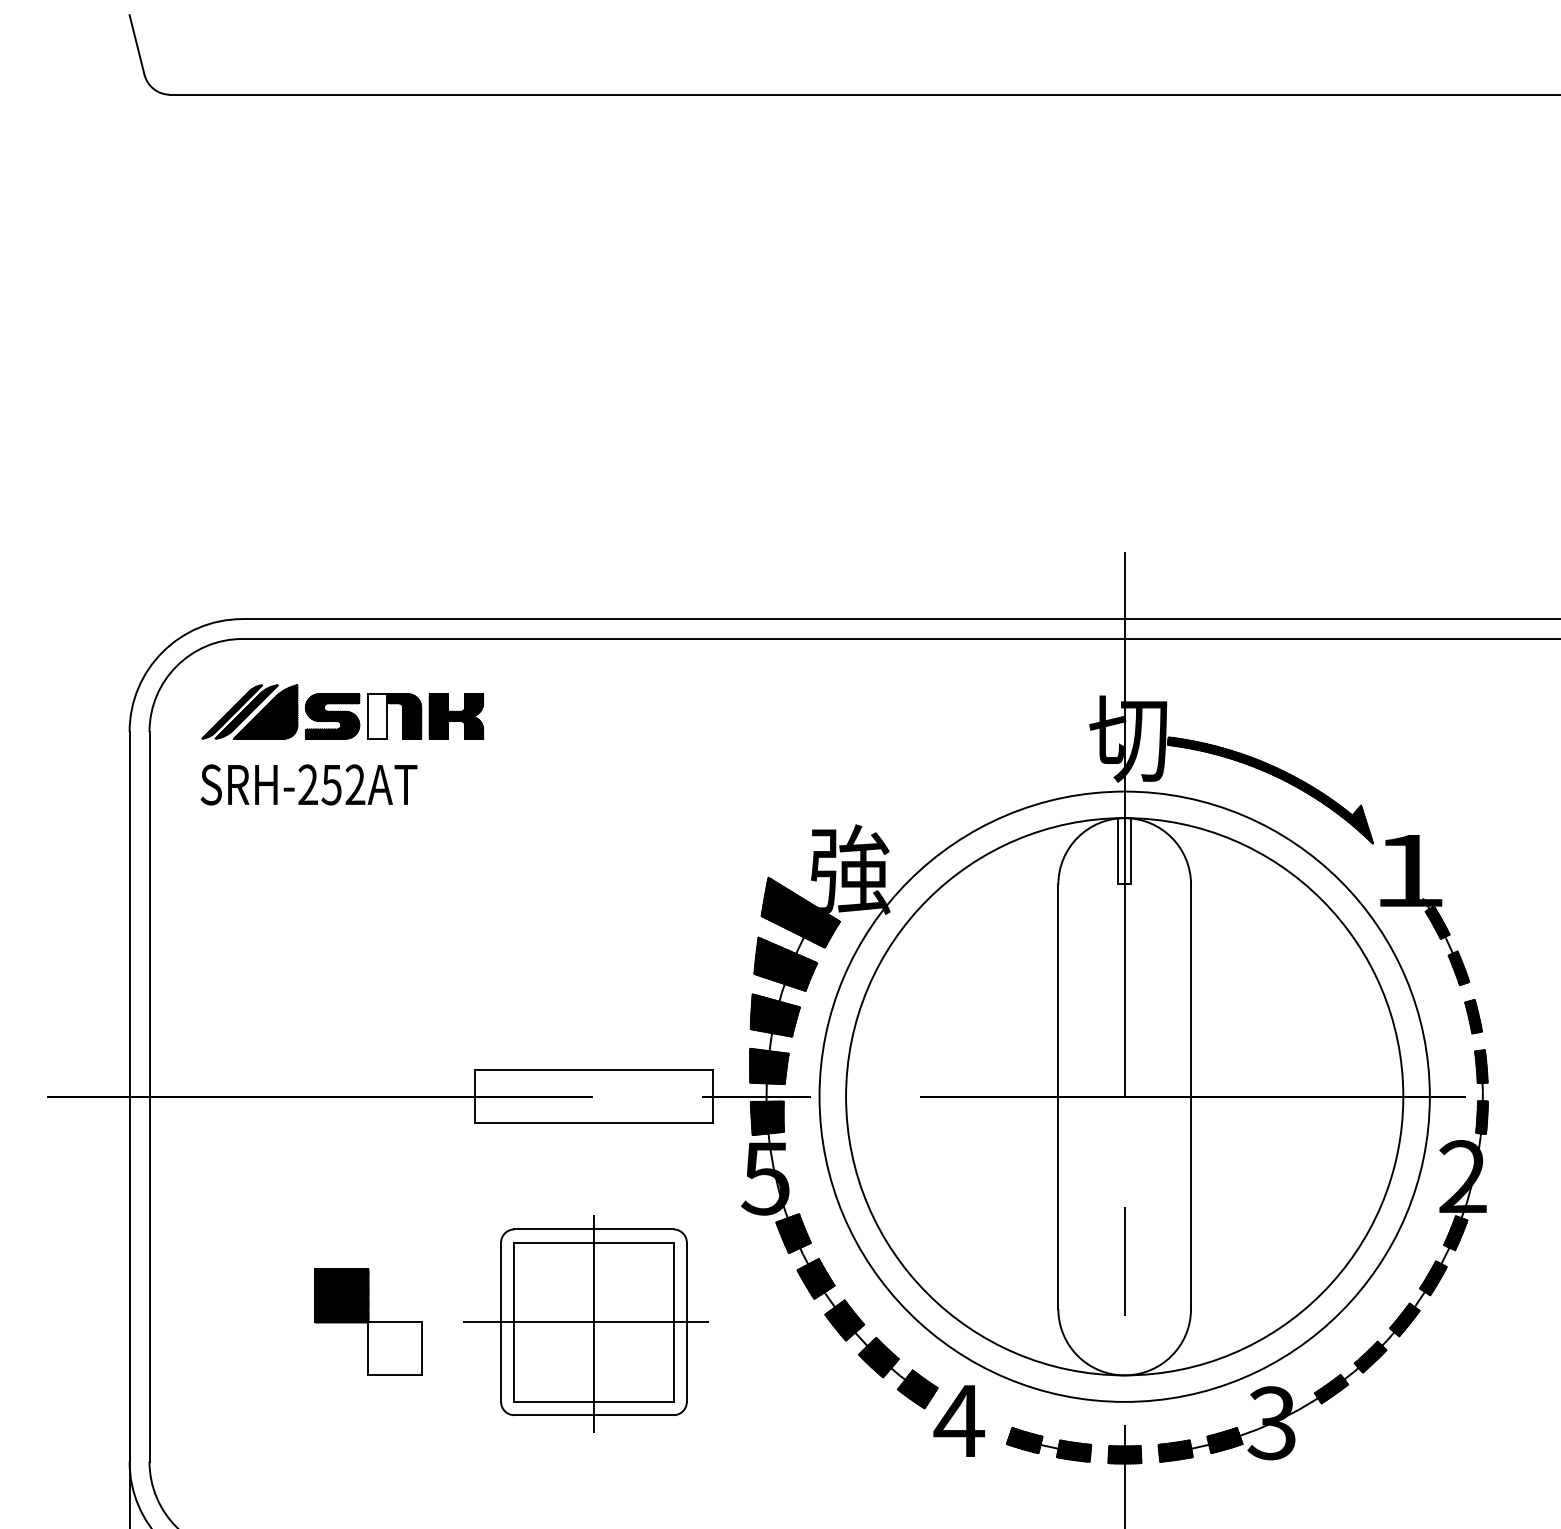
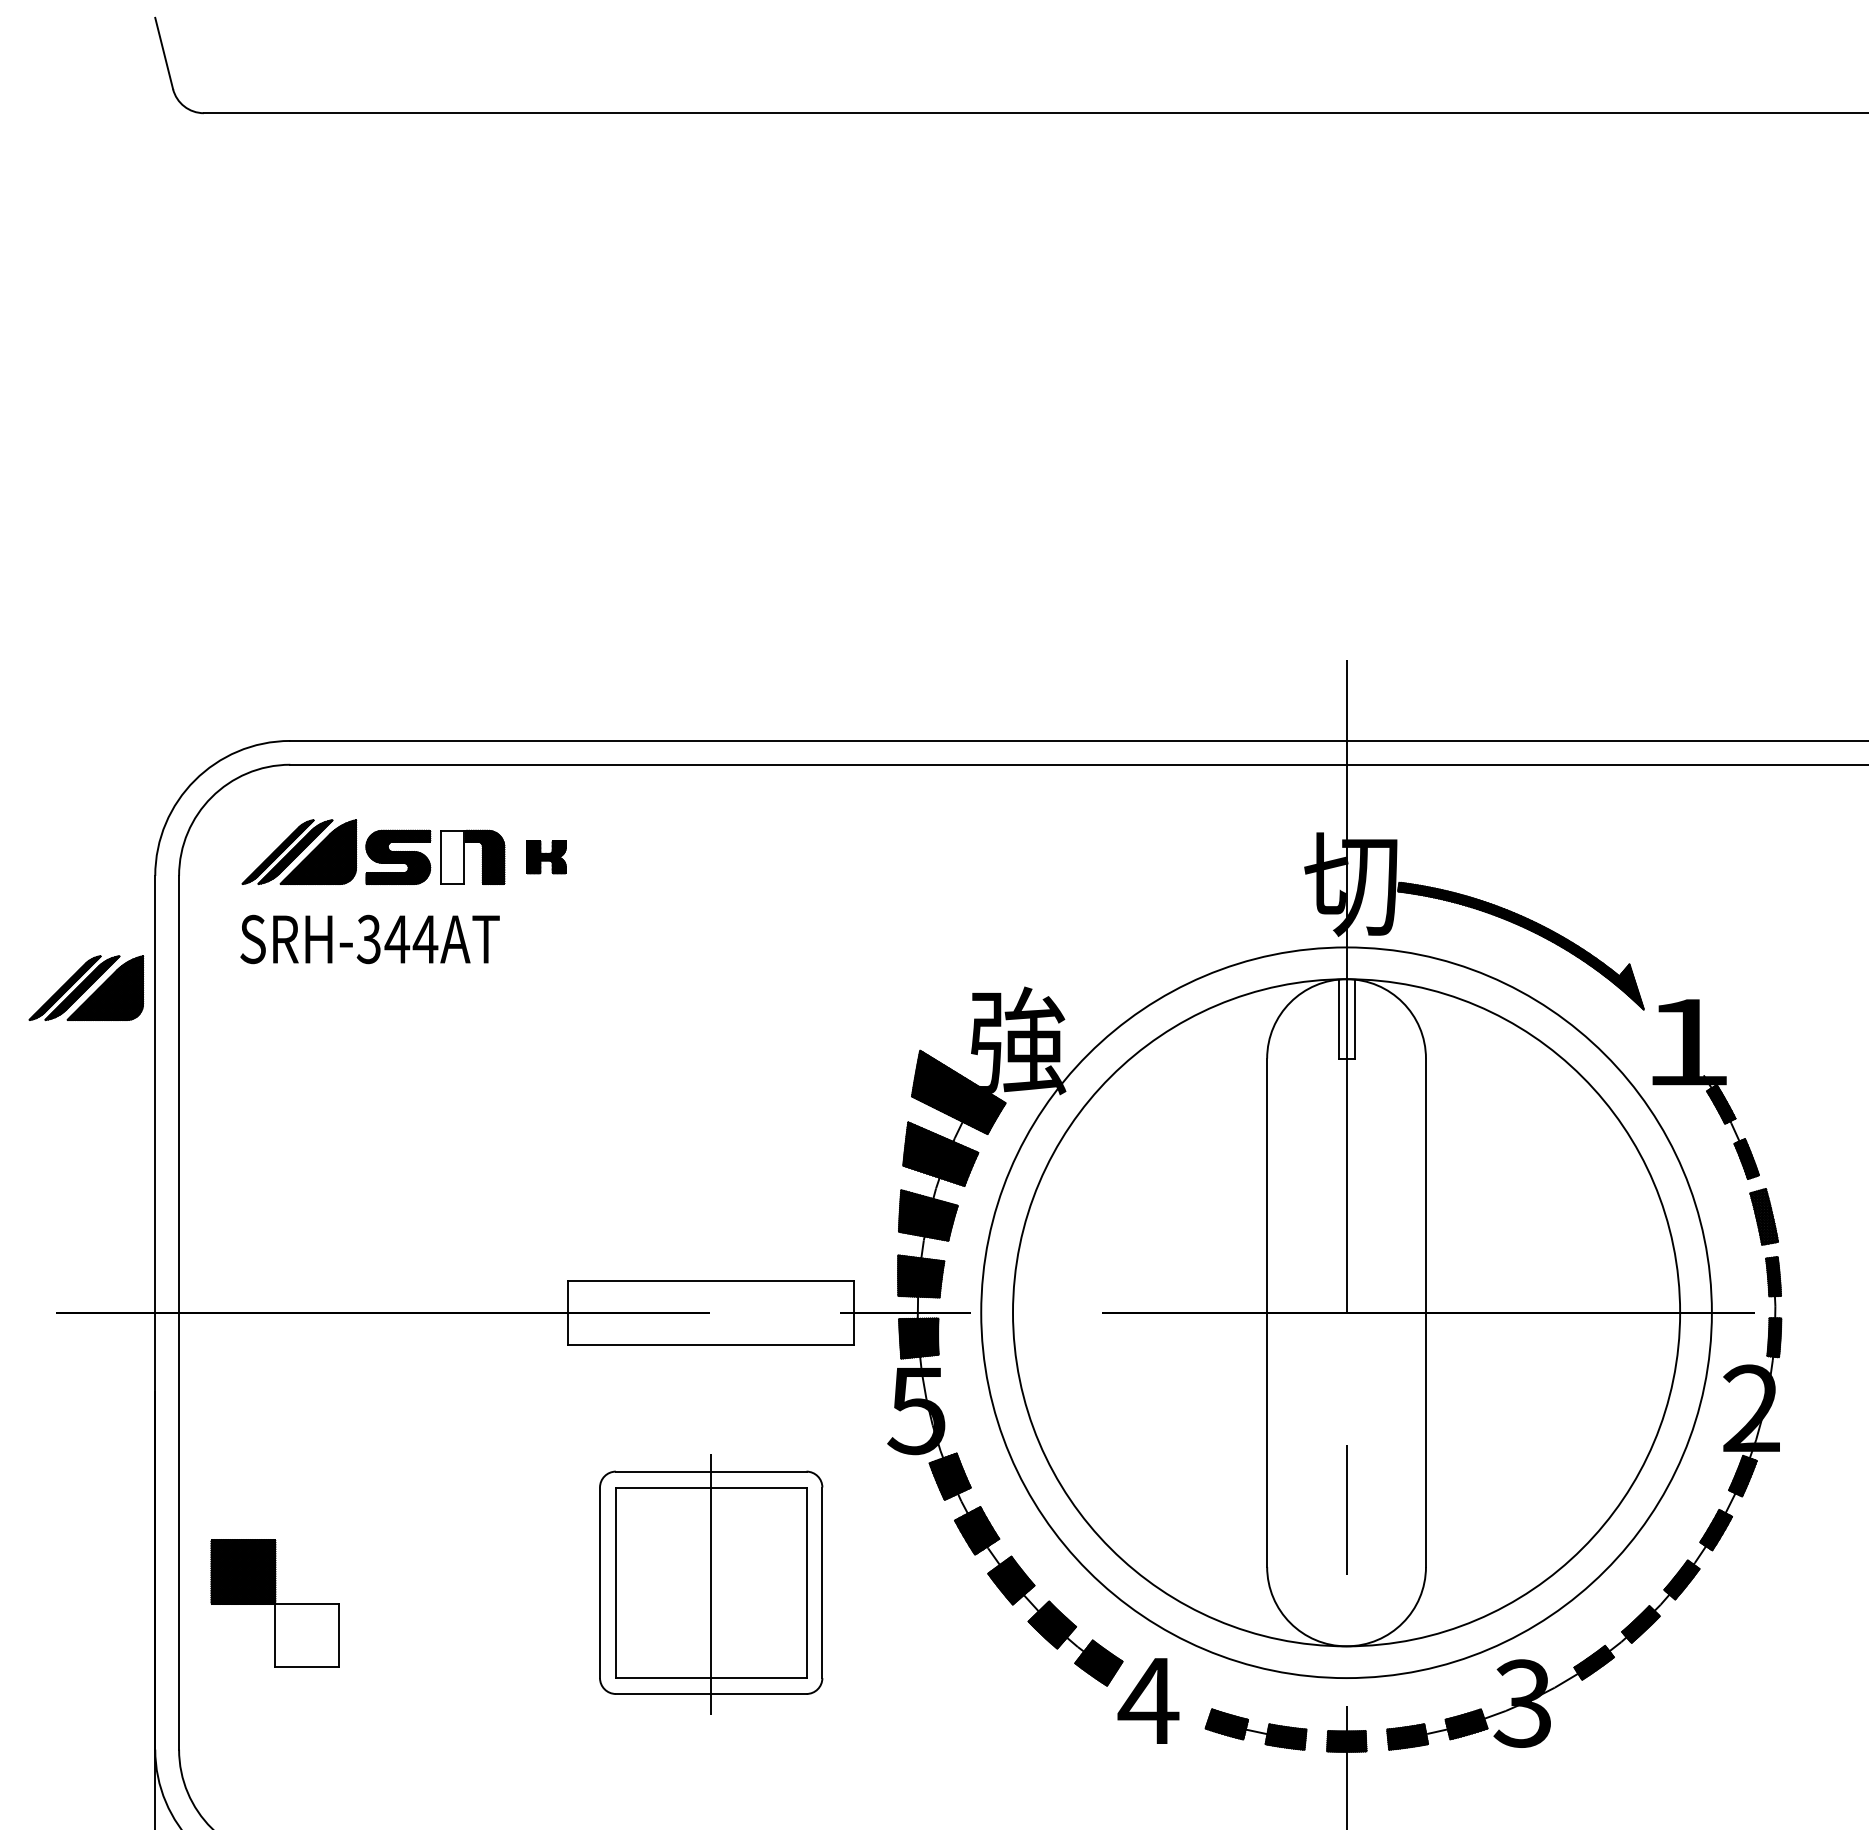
part: (456, 715) -> (546, 856), size x0.6
text: (331, 784) -> (397, 939), SRH-252AT -> SRH-344AT
part: (72, 825) -> (86, 987), added
part: (1473, 1016) -> (1764, 1216), size x1.4
part: (367, 1322) -> (274, 1603), moved
line: (585, 1322) -> (701, 1582), removed

